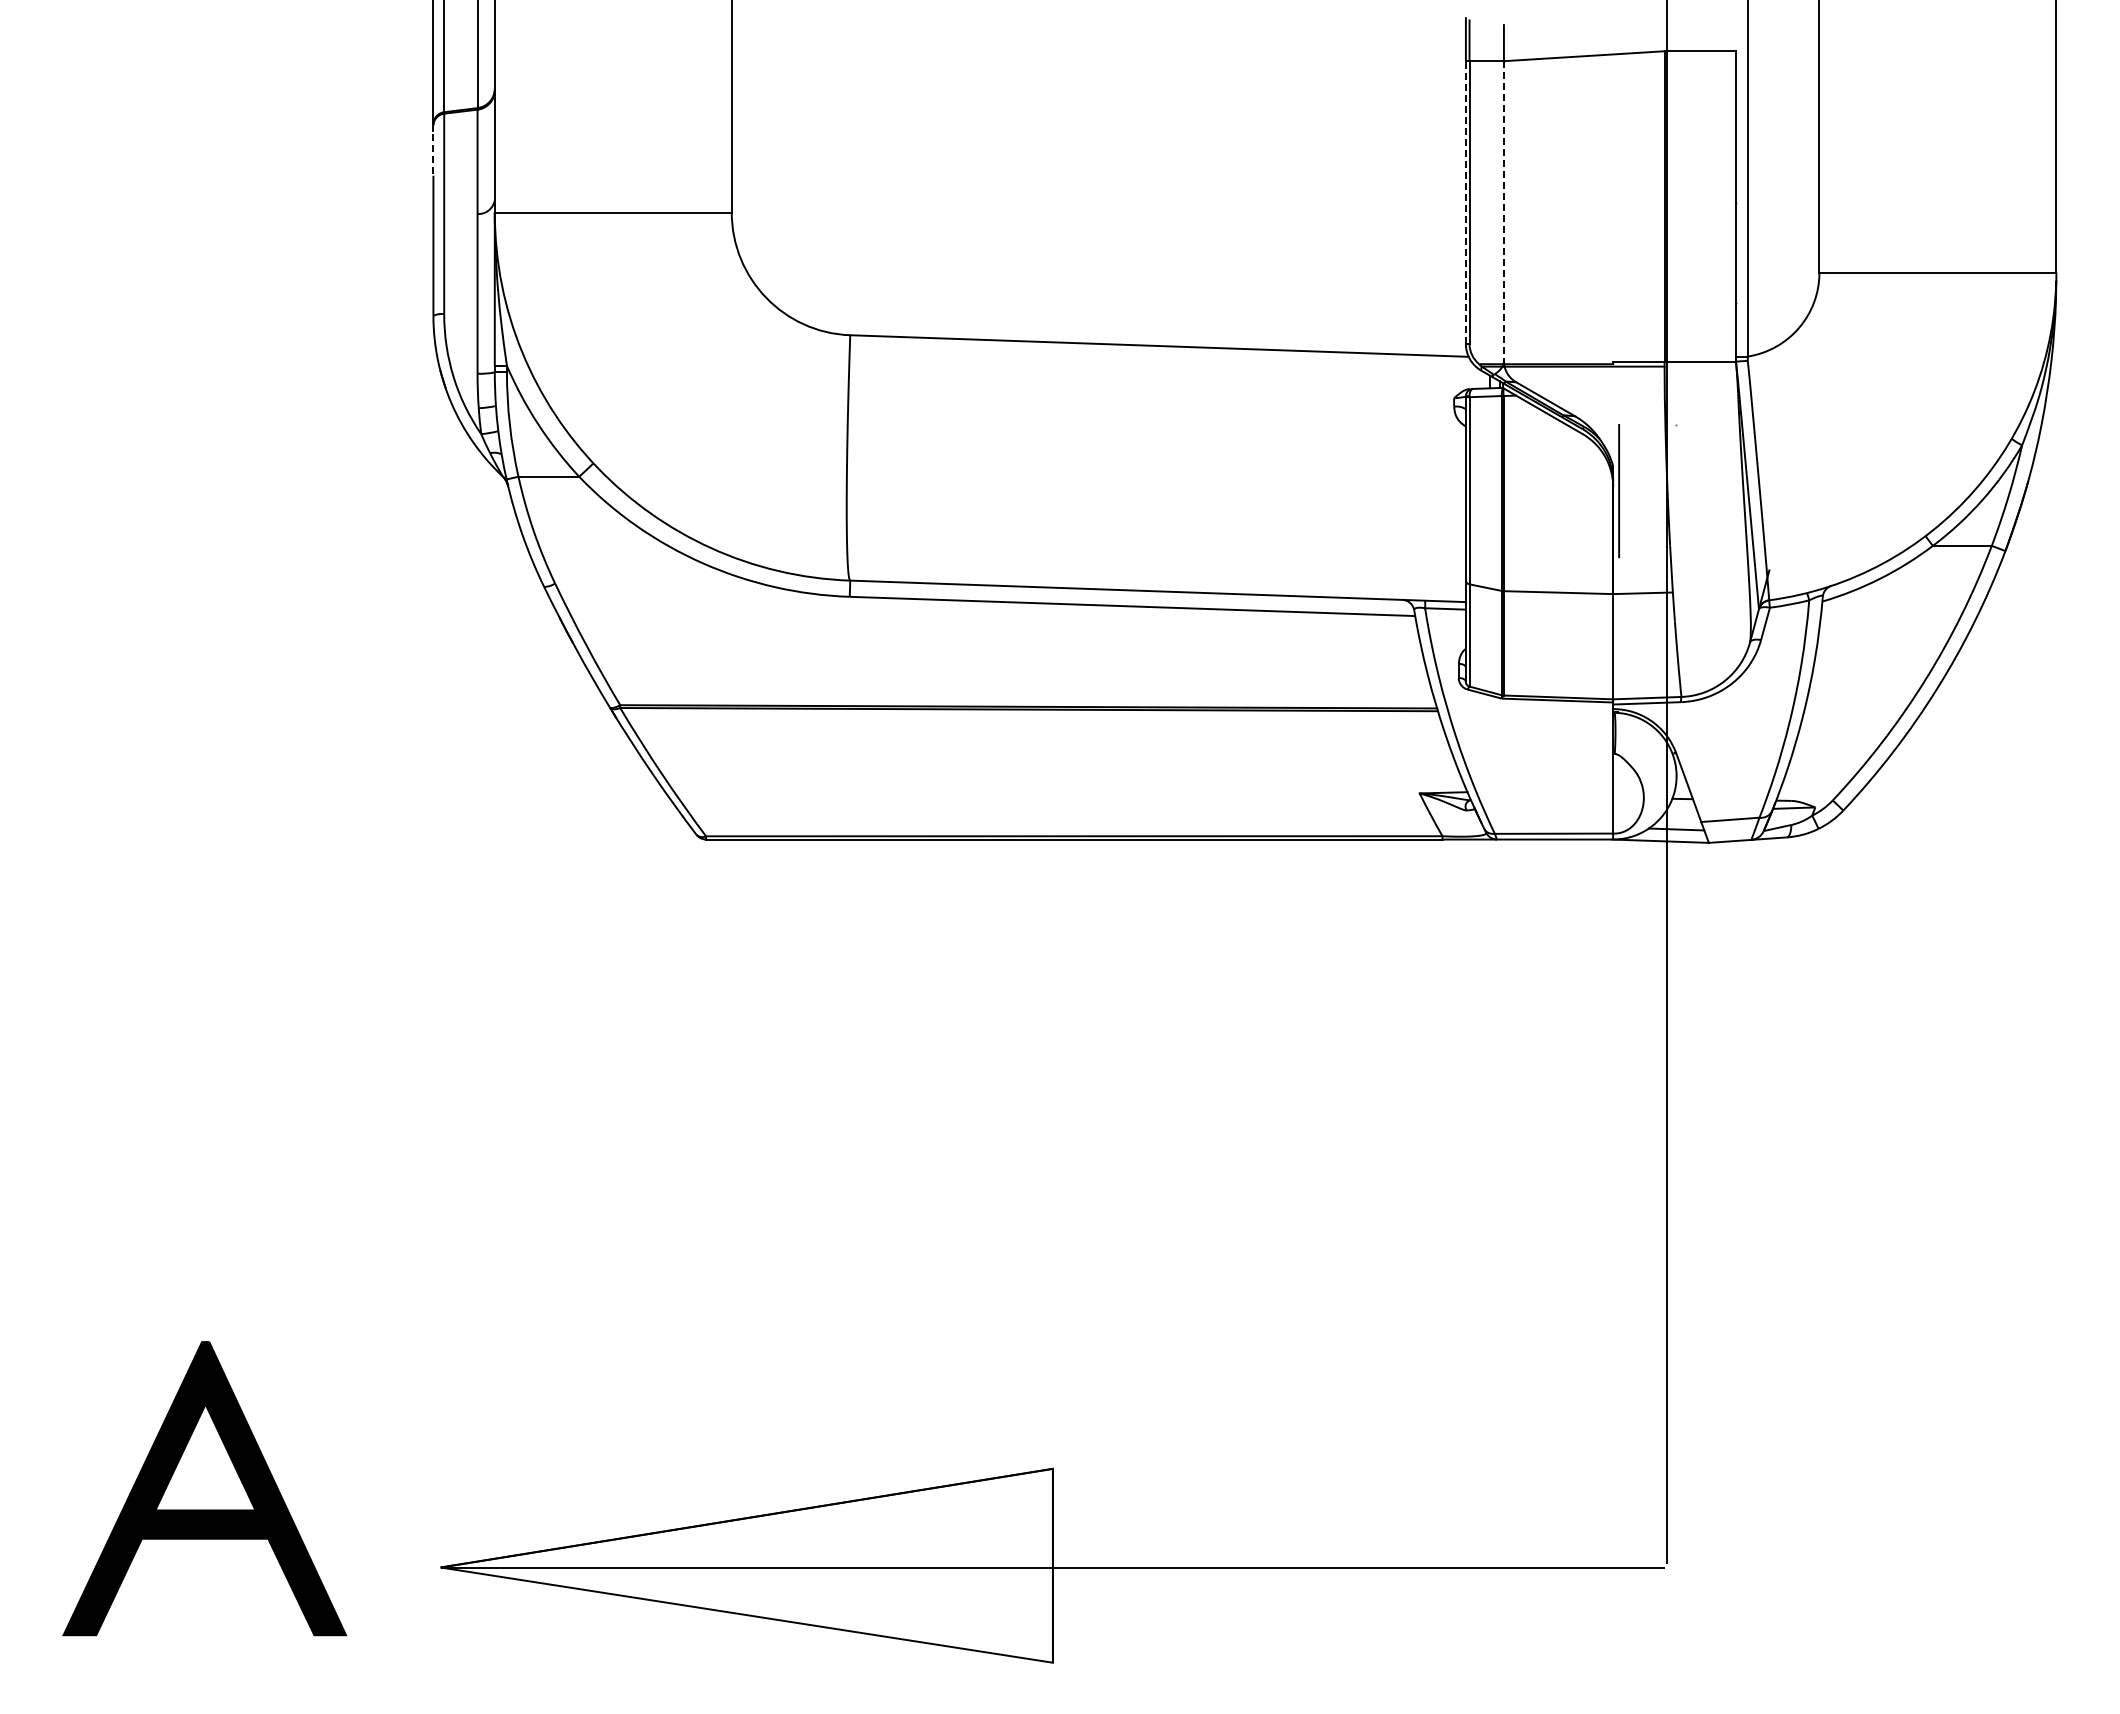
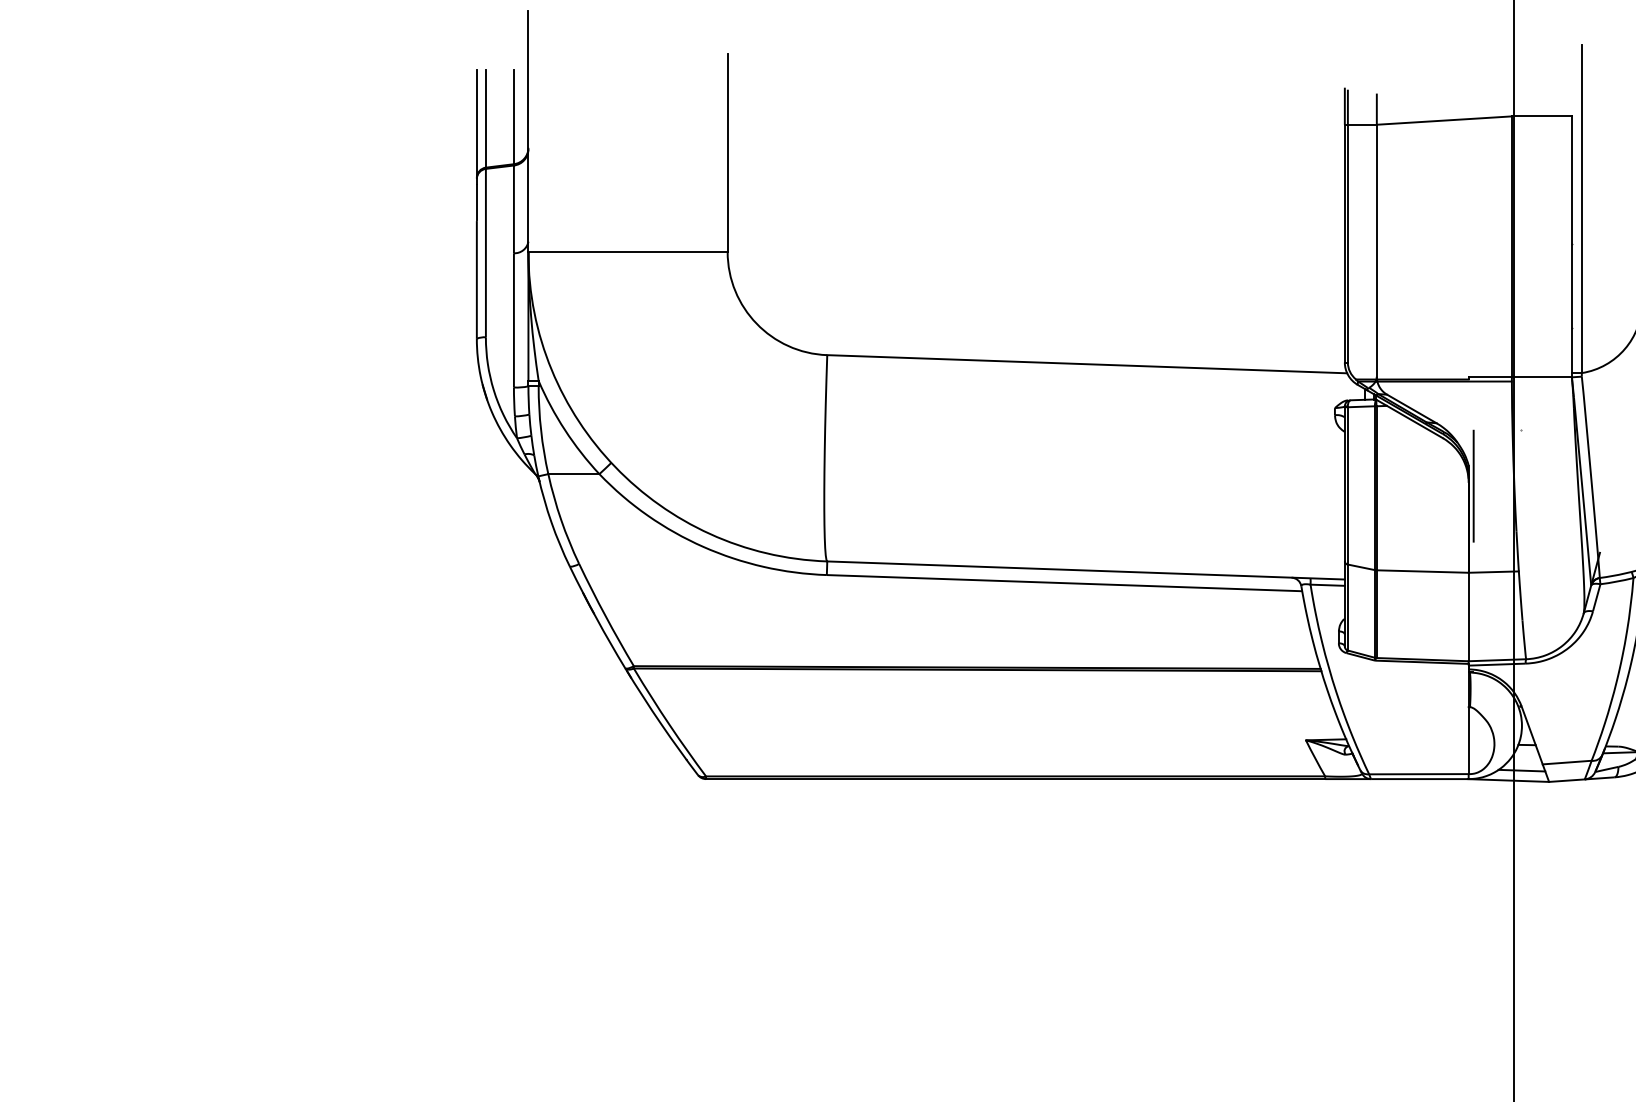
line: (433, 153) -> (476, 202), dashed -> solid
line: (1465, 202) -> (1344, 243), dashed -> solid
line: (1503, 211) -> (1376, 251), dashed -> solid

